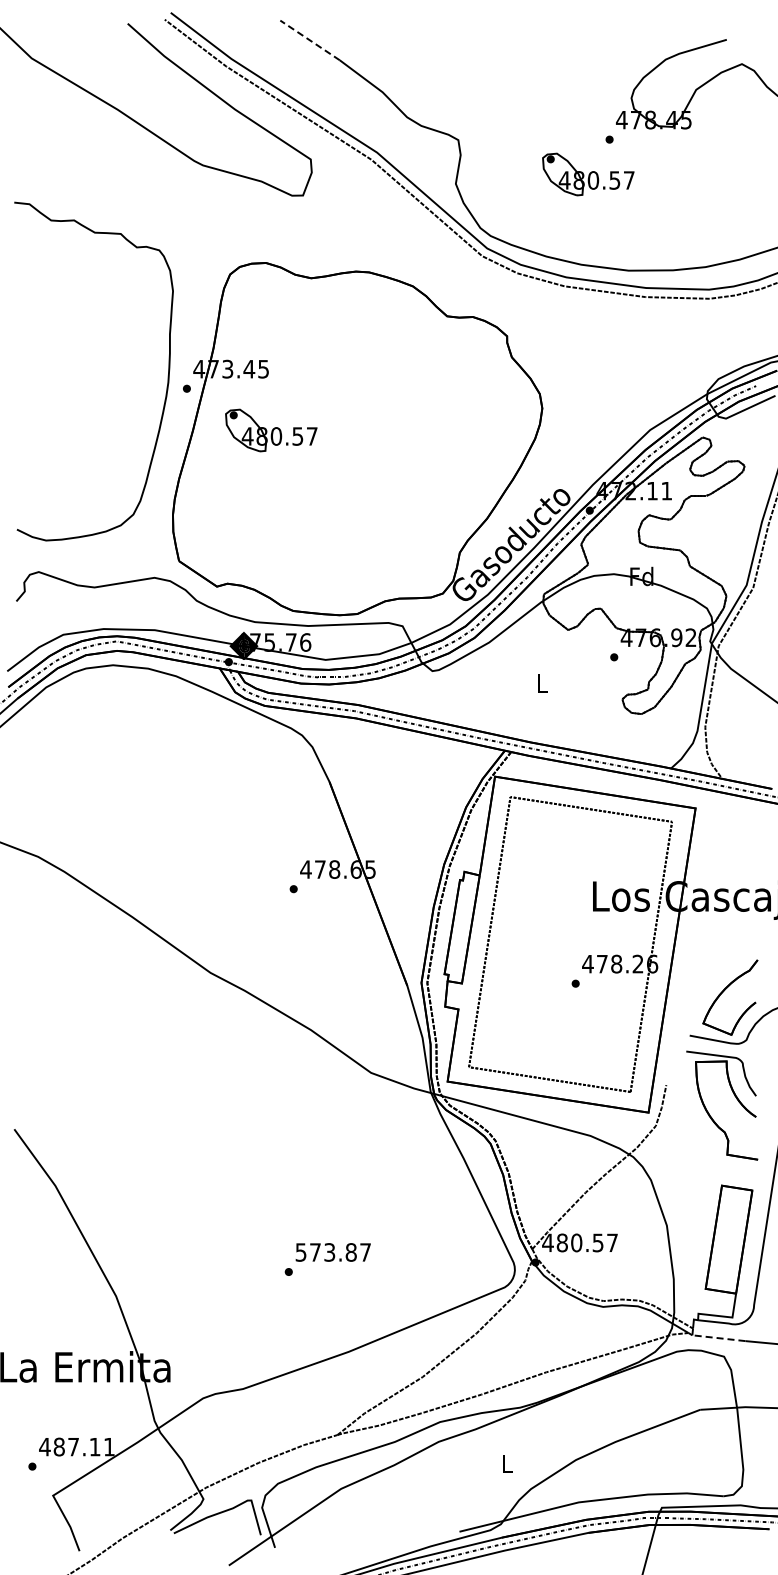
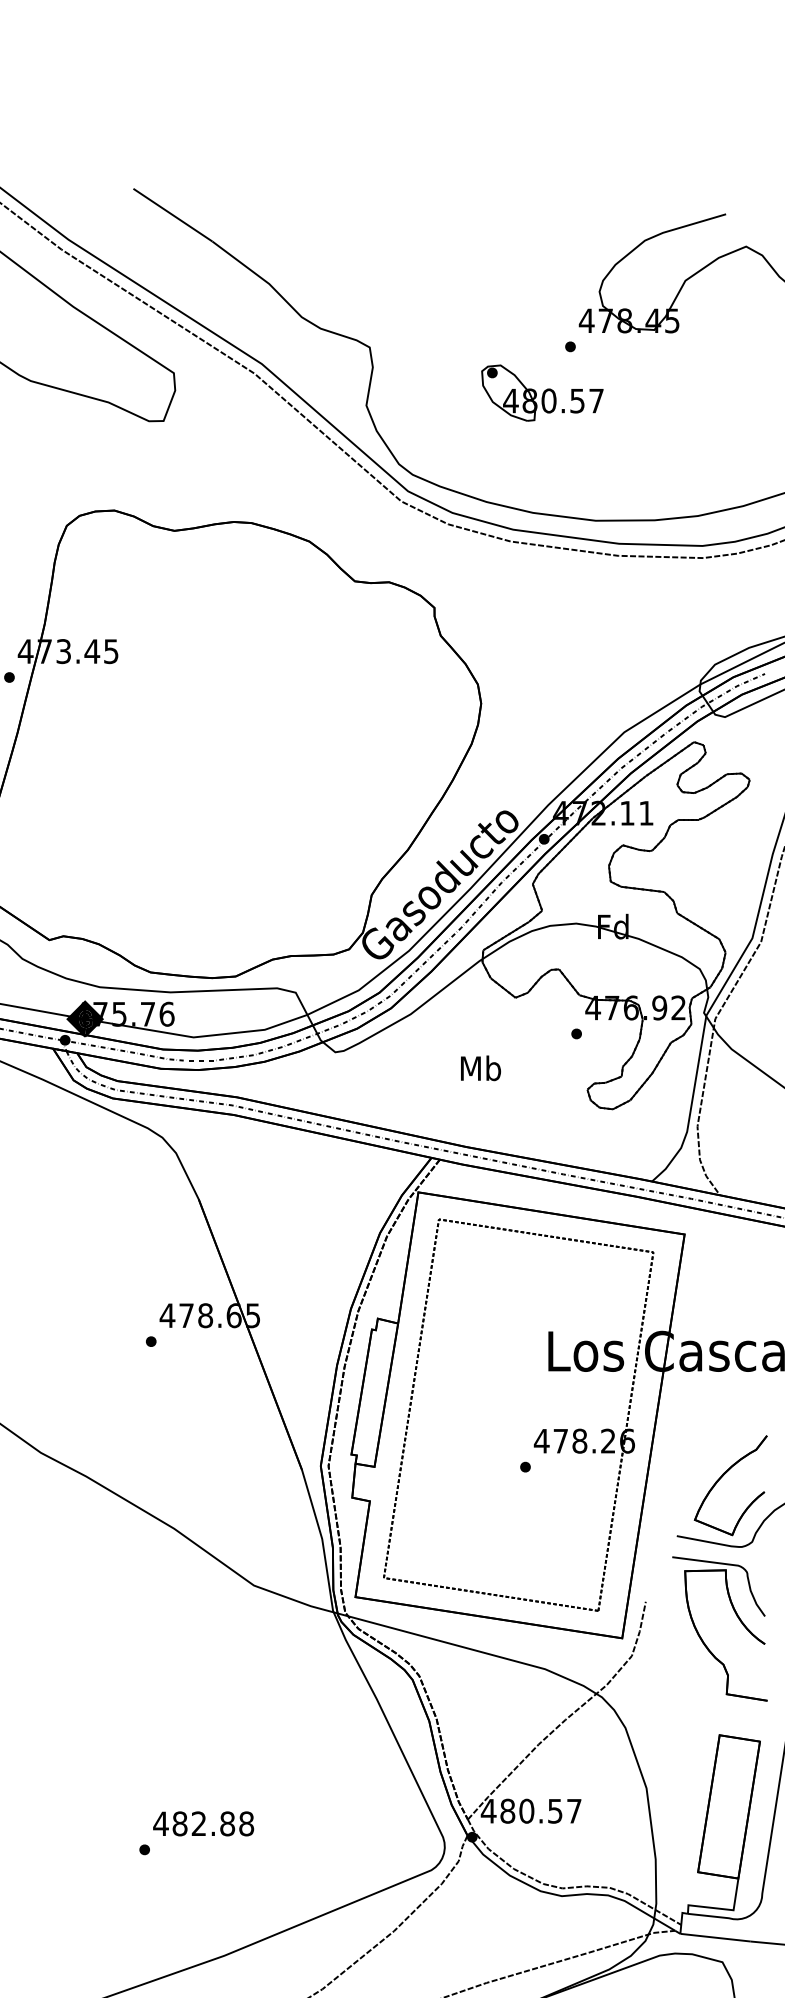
line: (310, 40) -> (173, 215), dashed -> solid
part: (271, 430) -> (121, 732), removed
text: (542, 682) -> (481, 1067), L -> Mb
text: (333, 1252) -> (204, 1823), 573.87 -> 482.88
line: (718, 1338) -> (715, 1938), dashed -> solid

